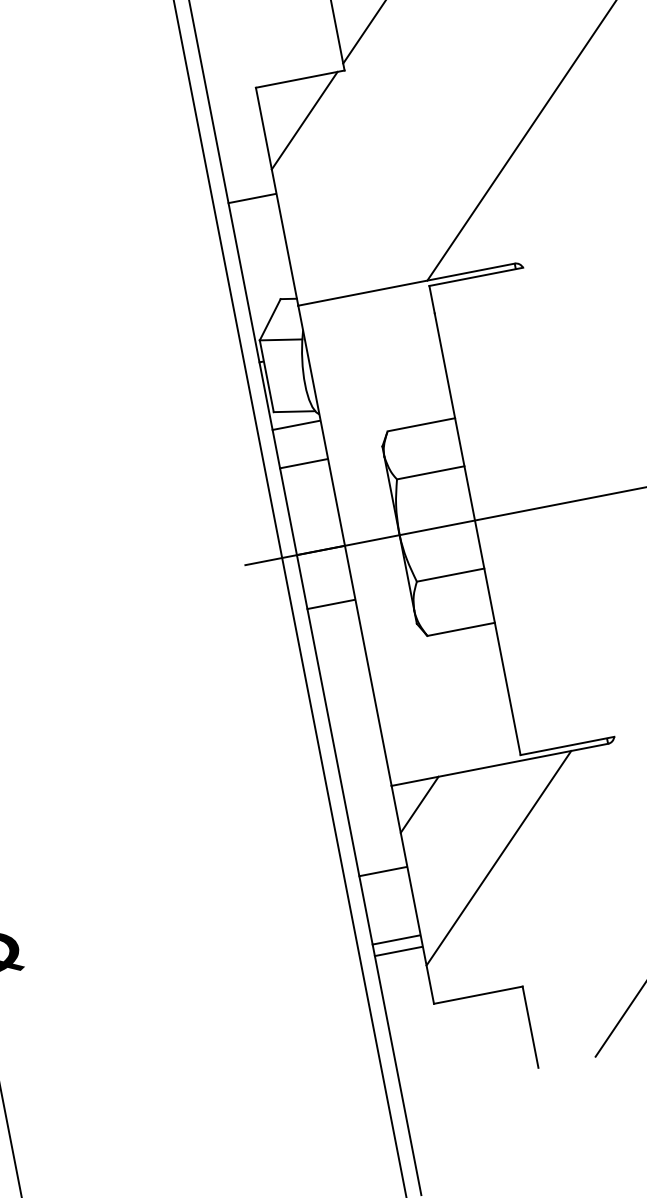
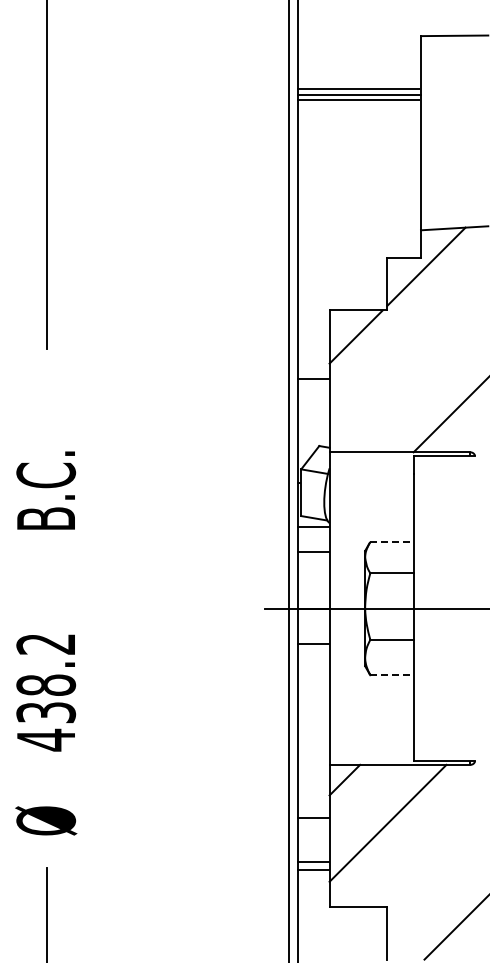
line: (421, 425) -> (392, 542), solid -> dashed
line: (461, 629) -> (392, 675), solid -> dashed

